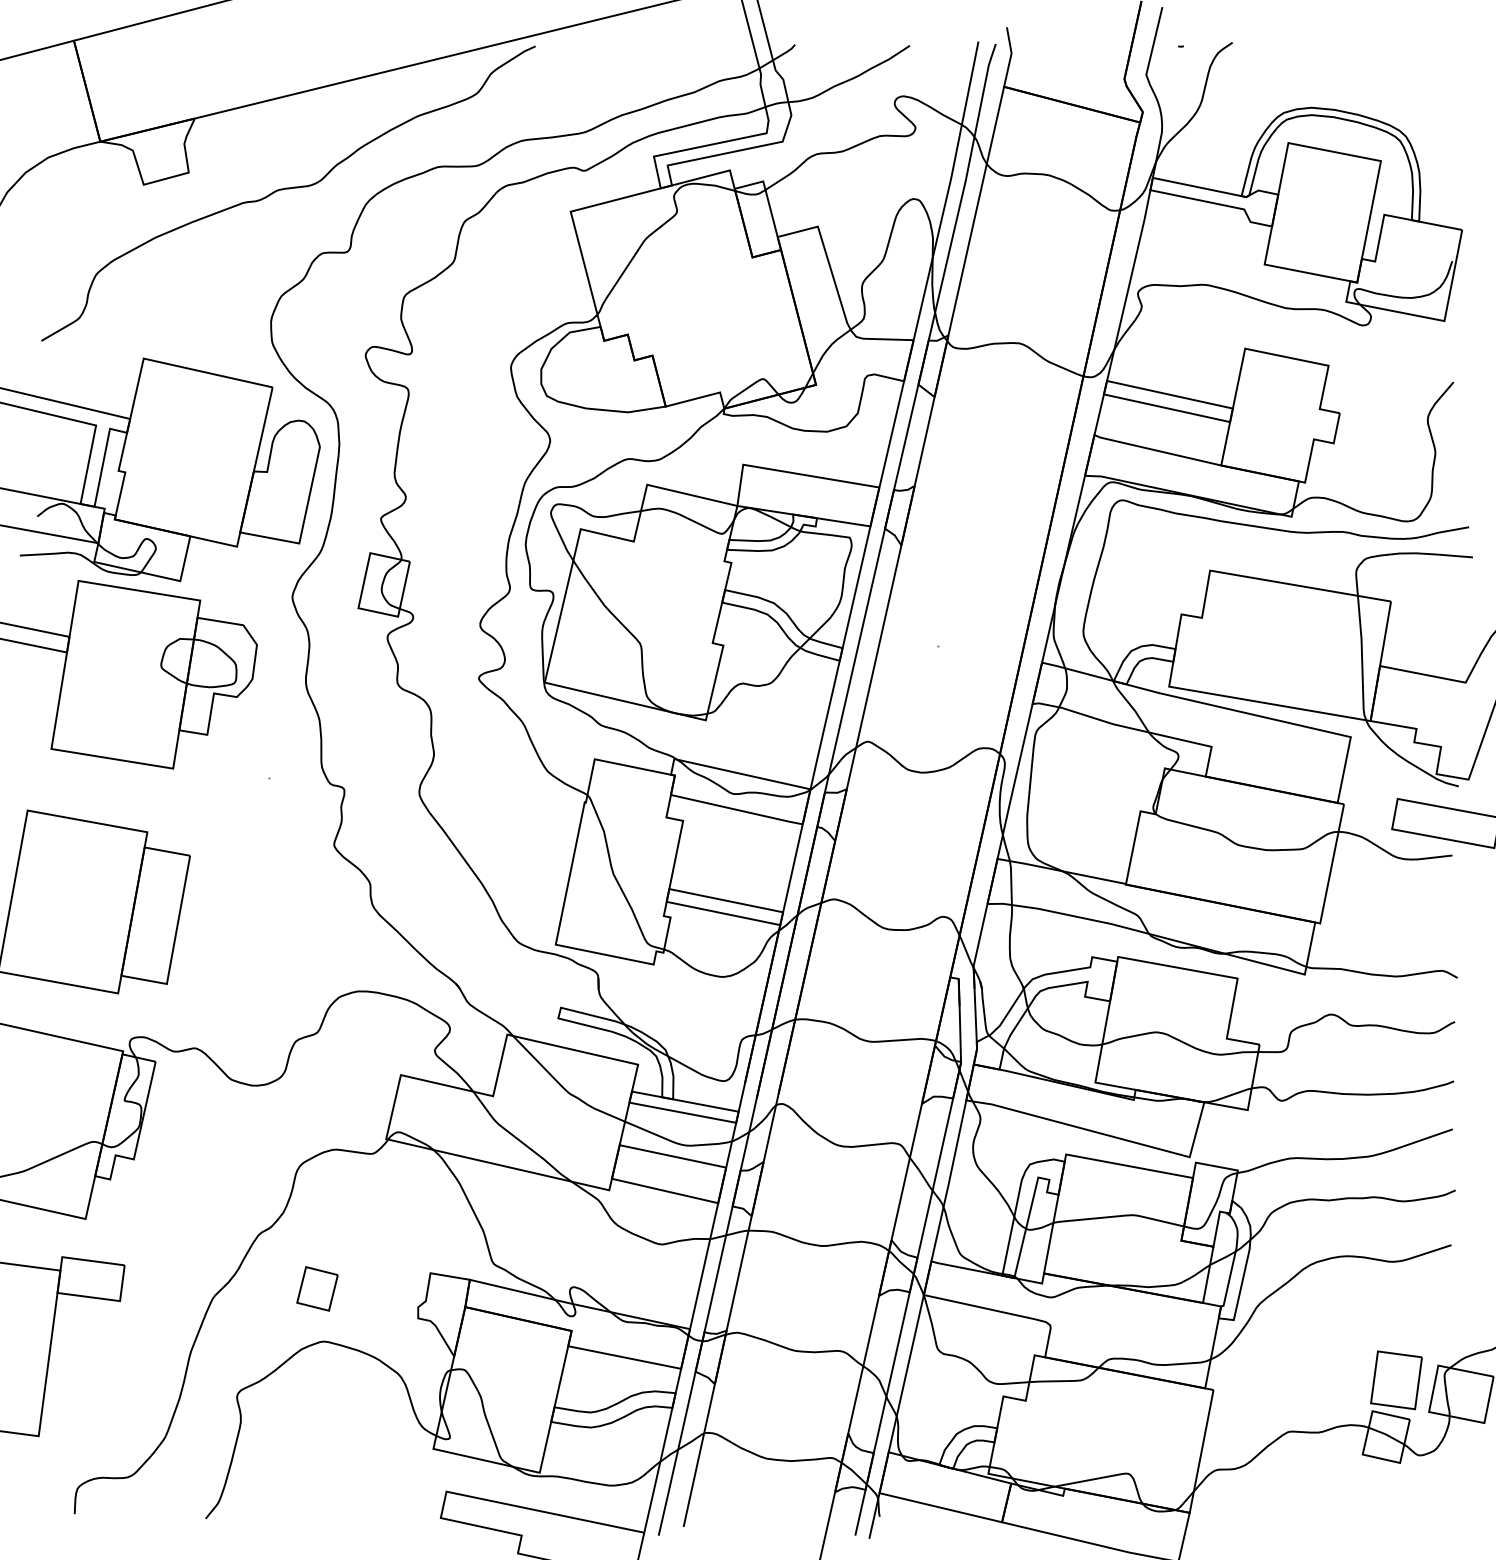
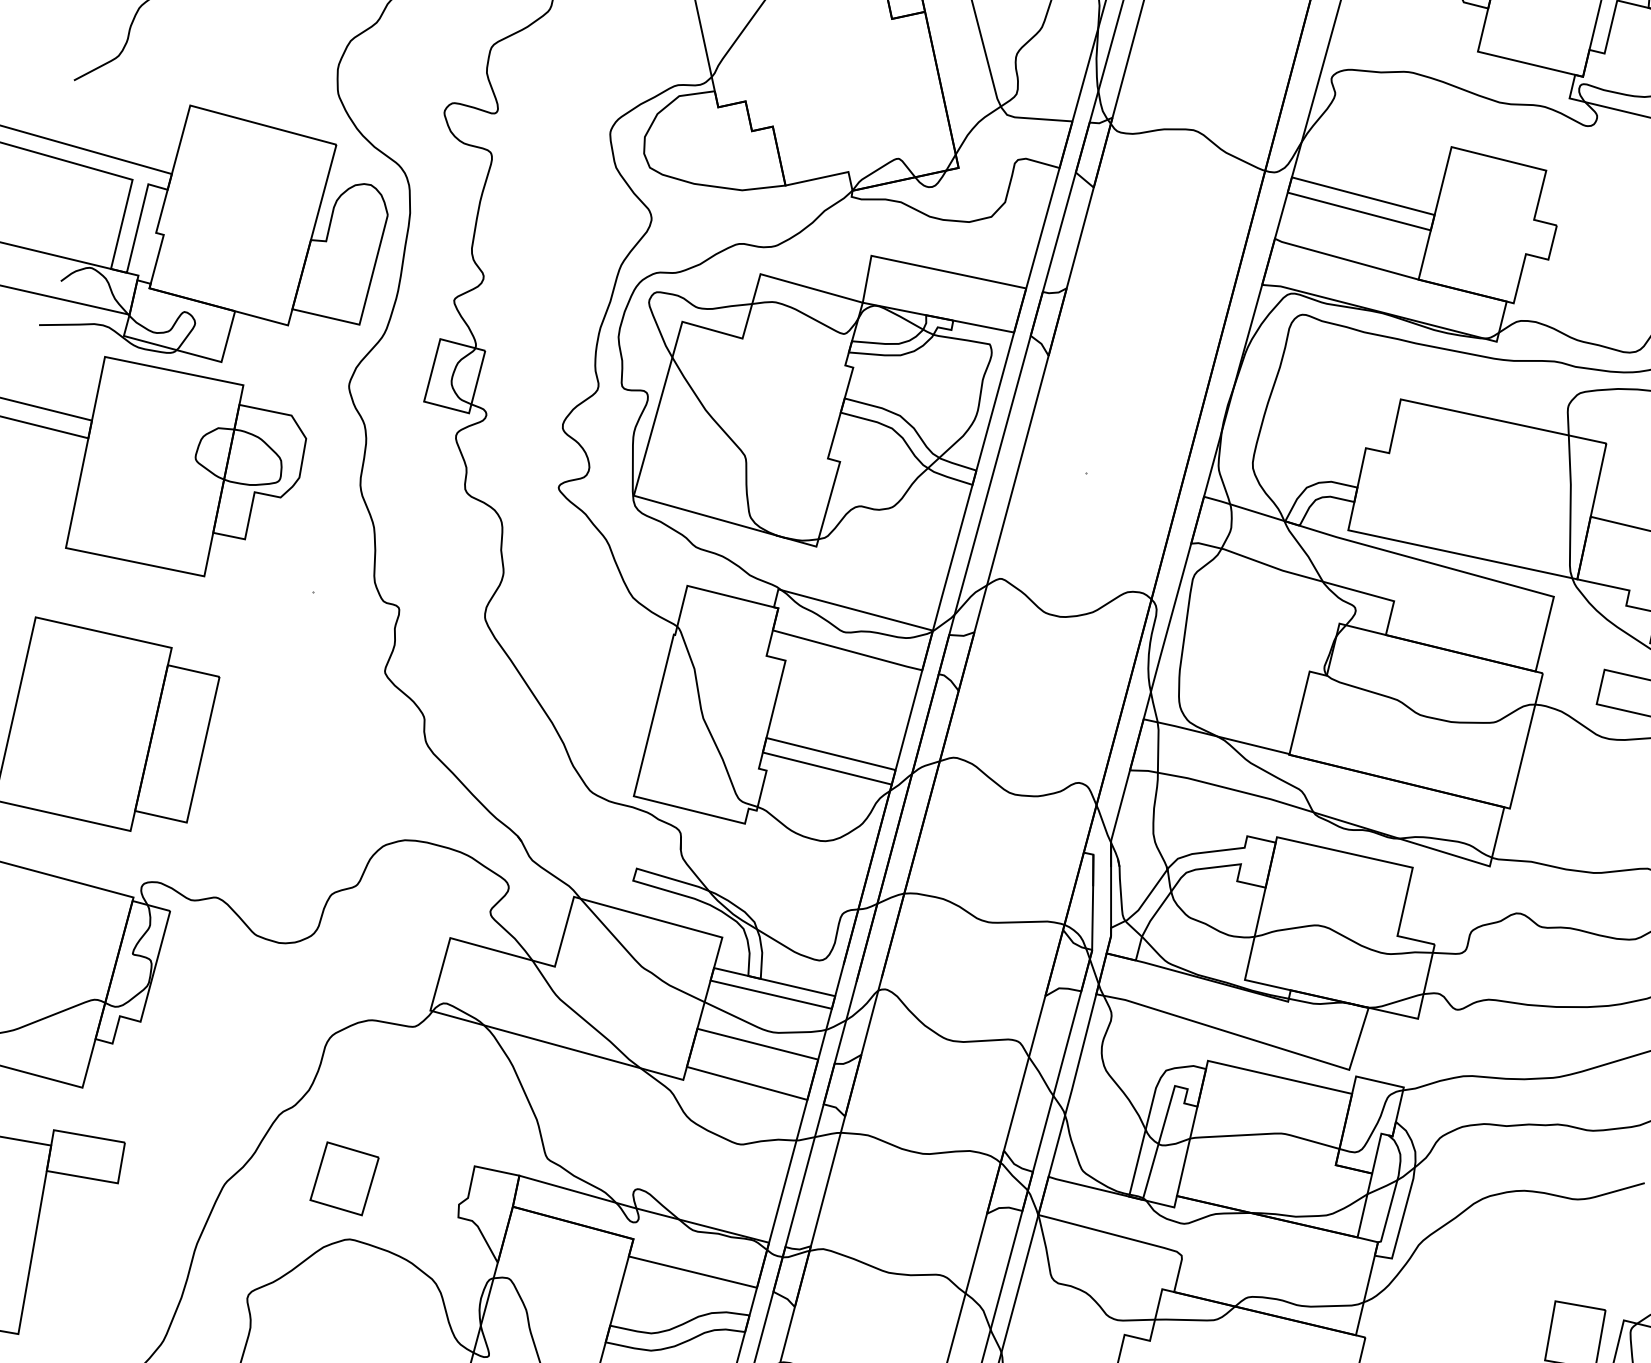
part: (317, 1288) -> (344, 1178), size x1.43

